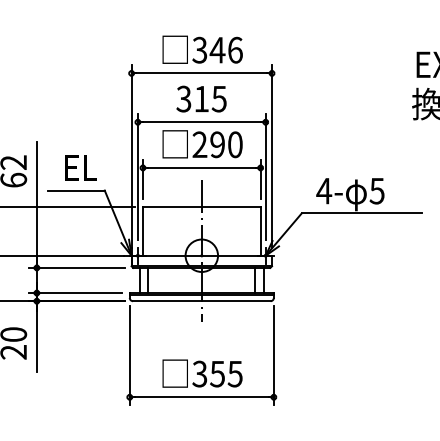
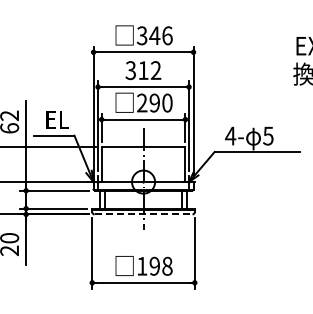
text: (218, 98) -> (155, 70), 315 -> 312
line: (201, 301) -> (143, 214), solid -> dashed
text: (217, 372) -> (154, 265), 355 -> 198

